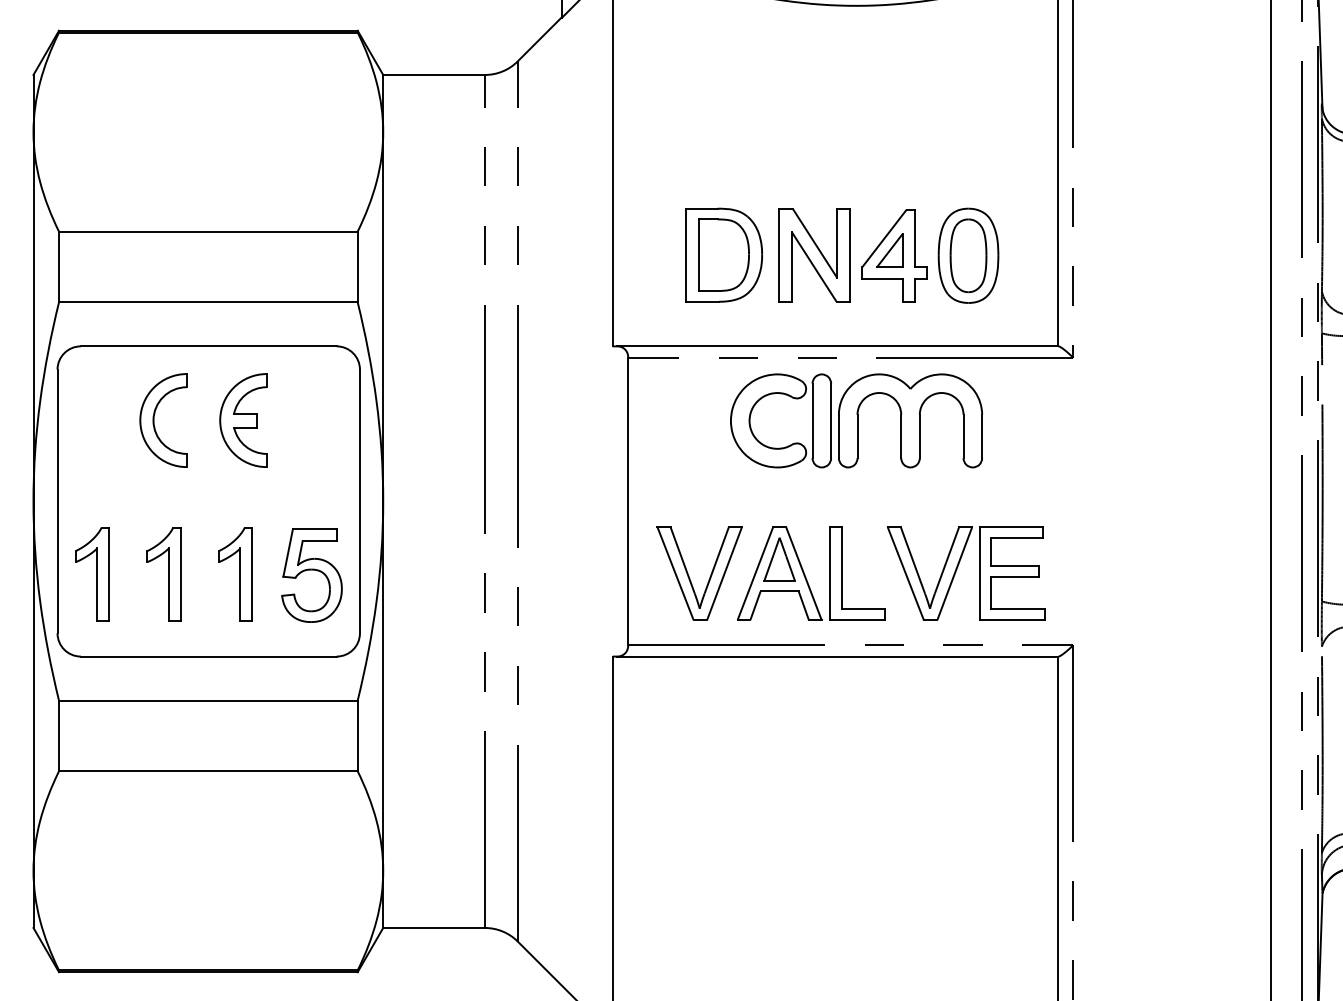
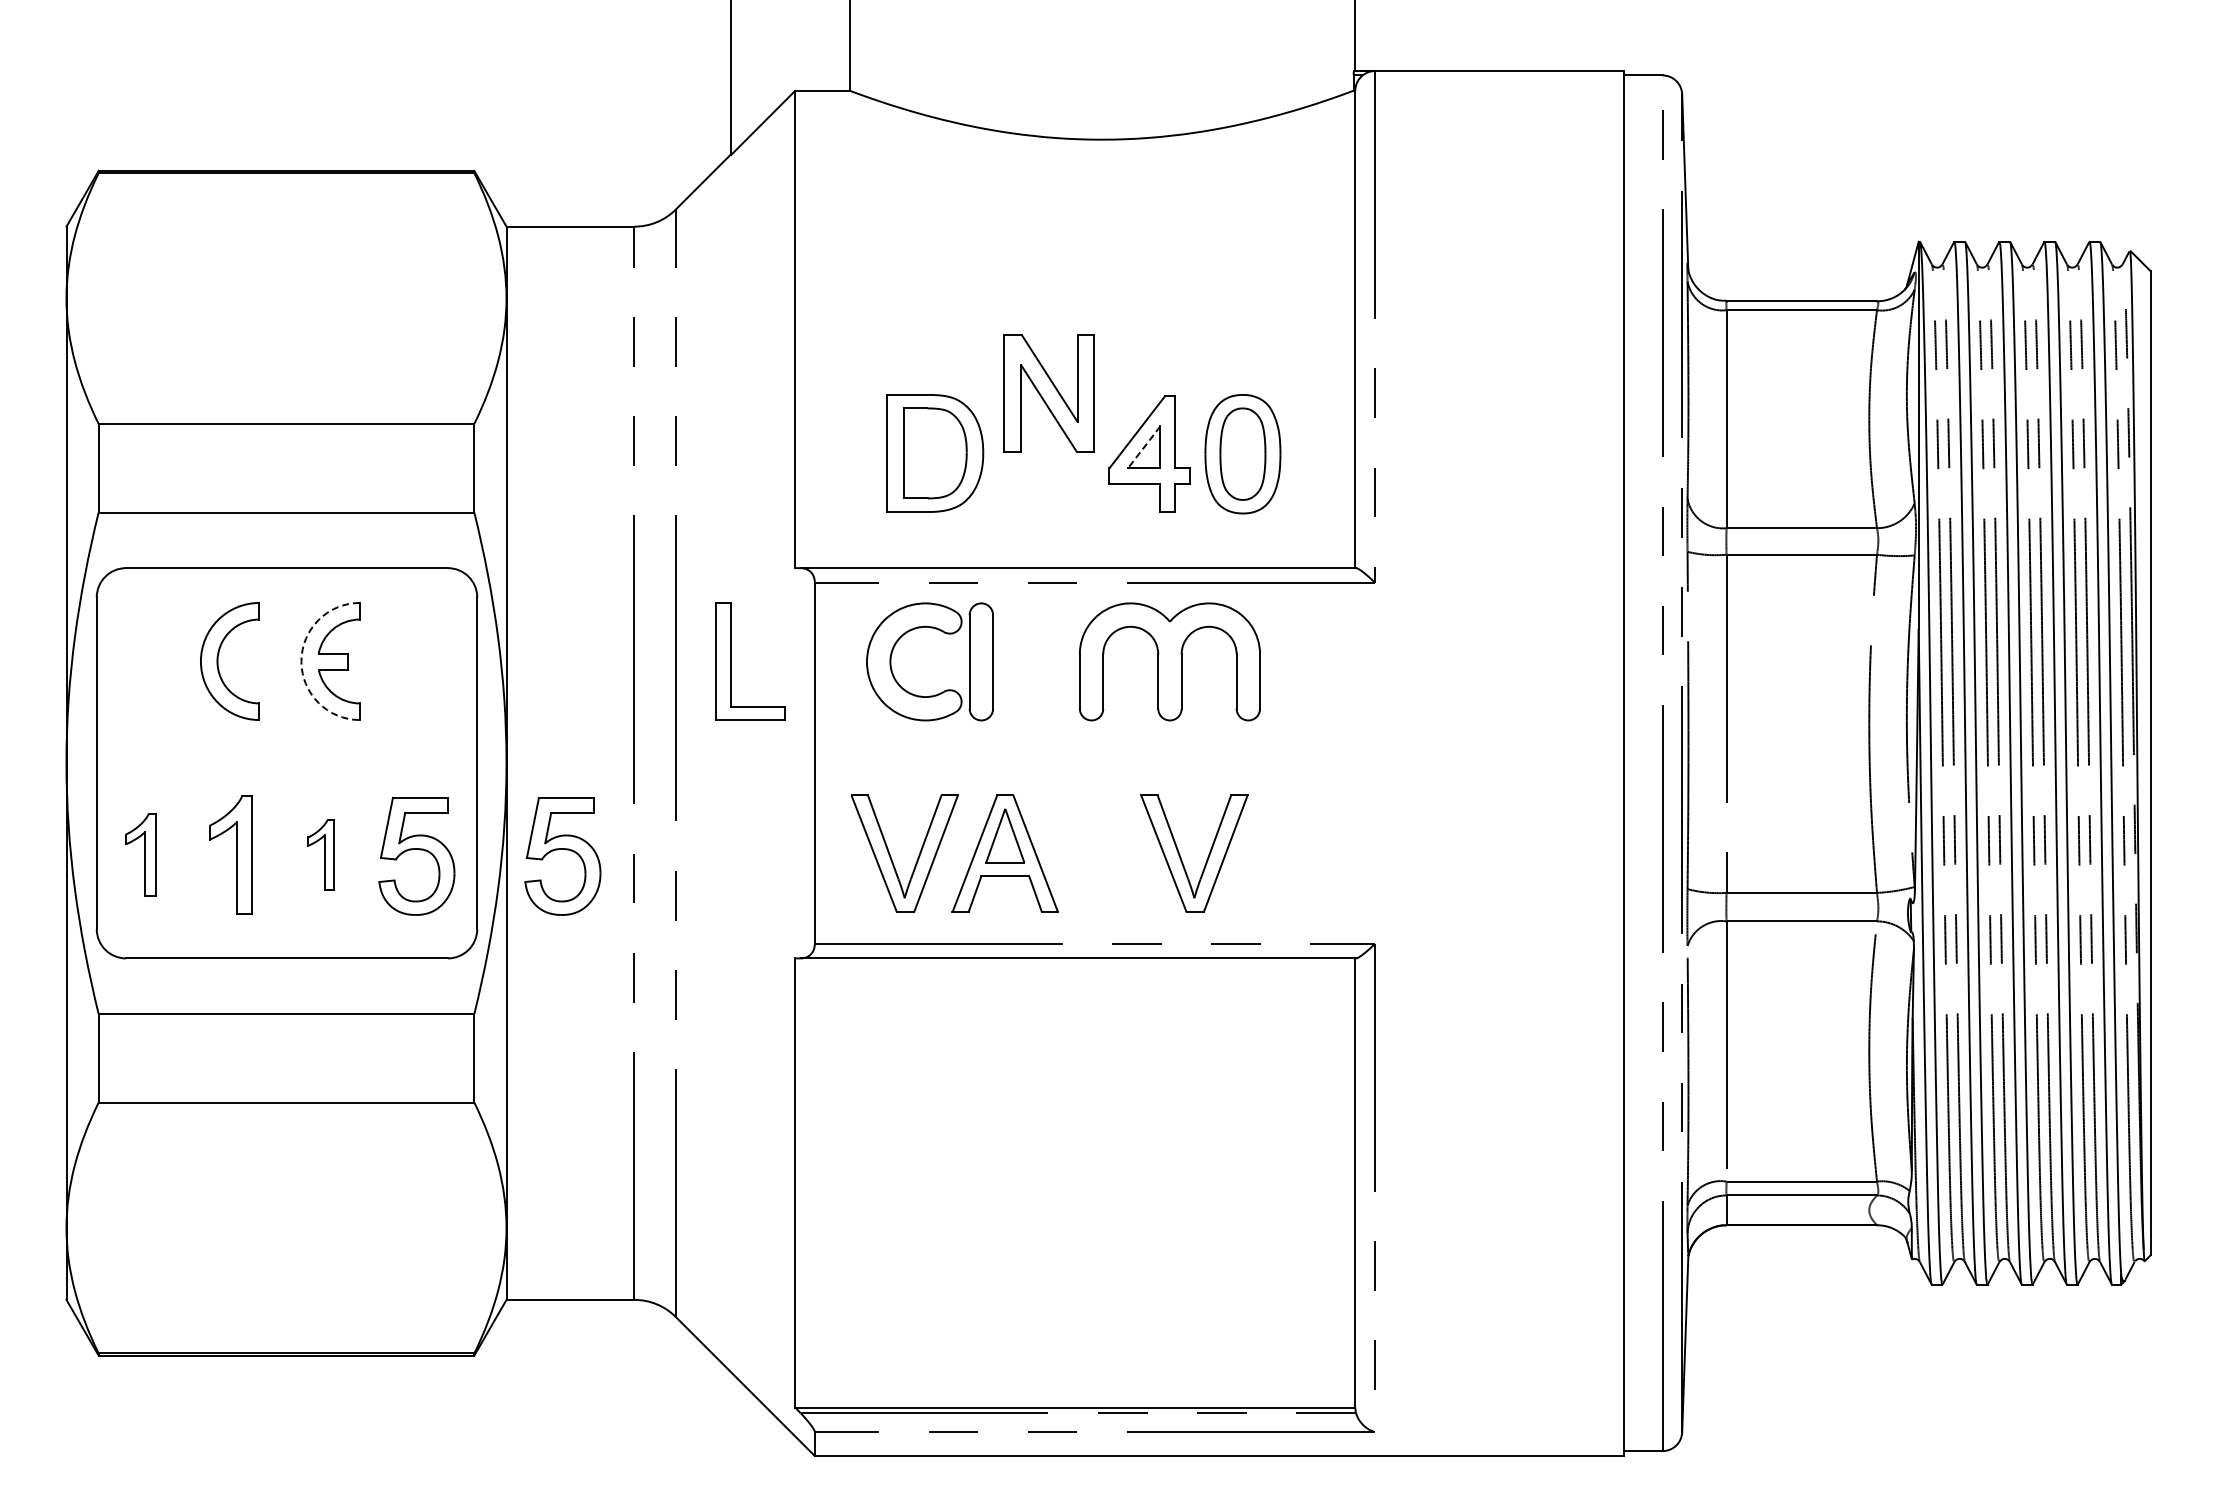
line: (890, 250) -> (1144, 447), solid -> dashed
part: (813, 255) -> (1048, 393), moved
part: (792, 398) -> (944, 633), moved
arc: (220, 420) -> (301, 661), solid -> dashed
part: (427, 570) -> (562, 849), added
part: (92, 573) -> (140, 854), size x0.7
part: (235, 573) -> (320, 854), size x0.6
part: (842, 573) -> (731, 661), moved
part: (1011, 573) -> (1297, 853), removed

